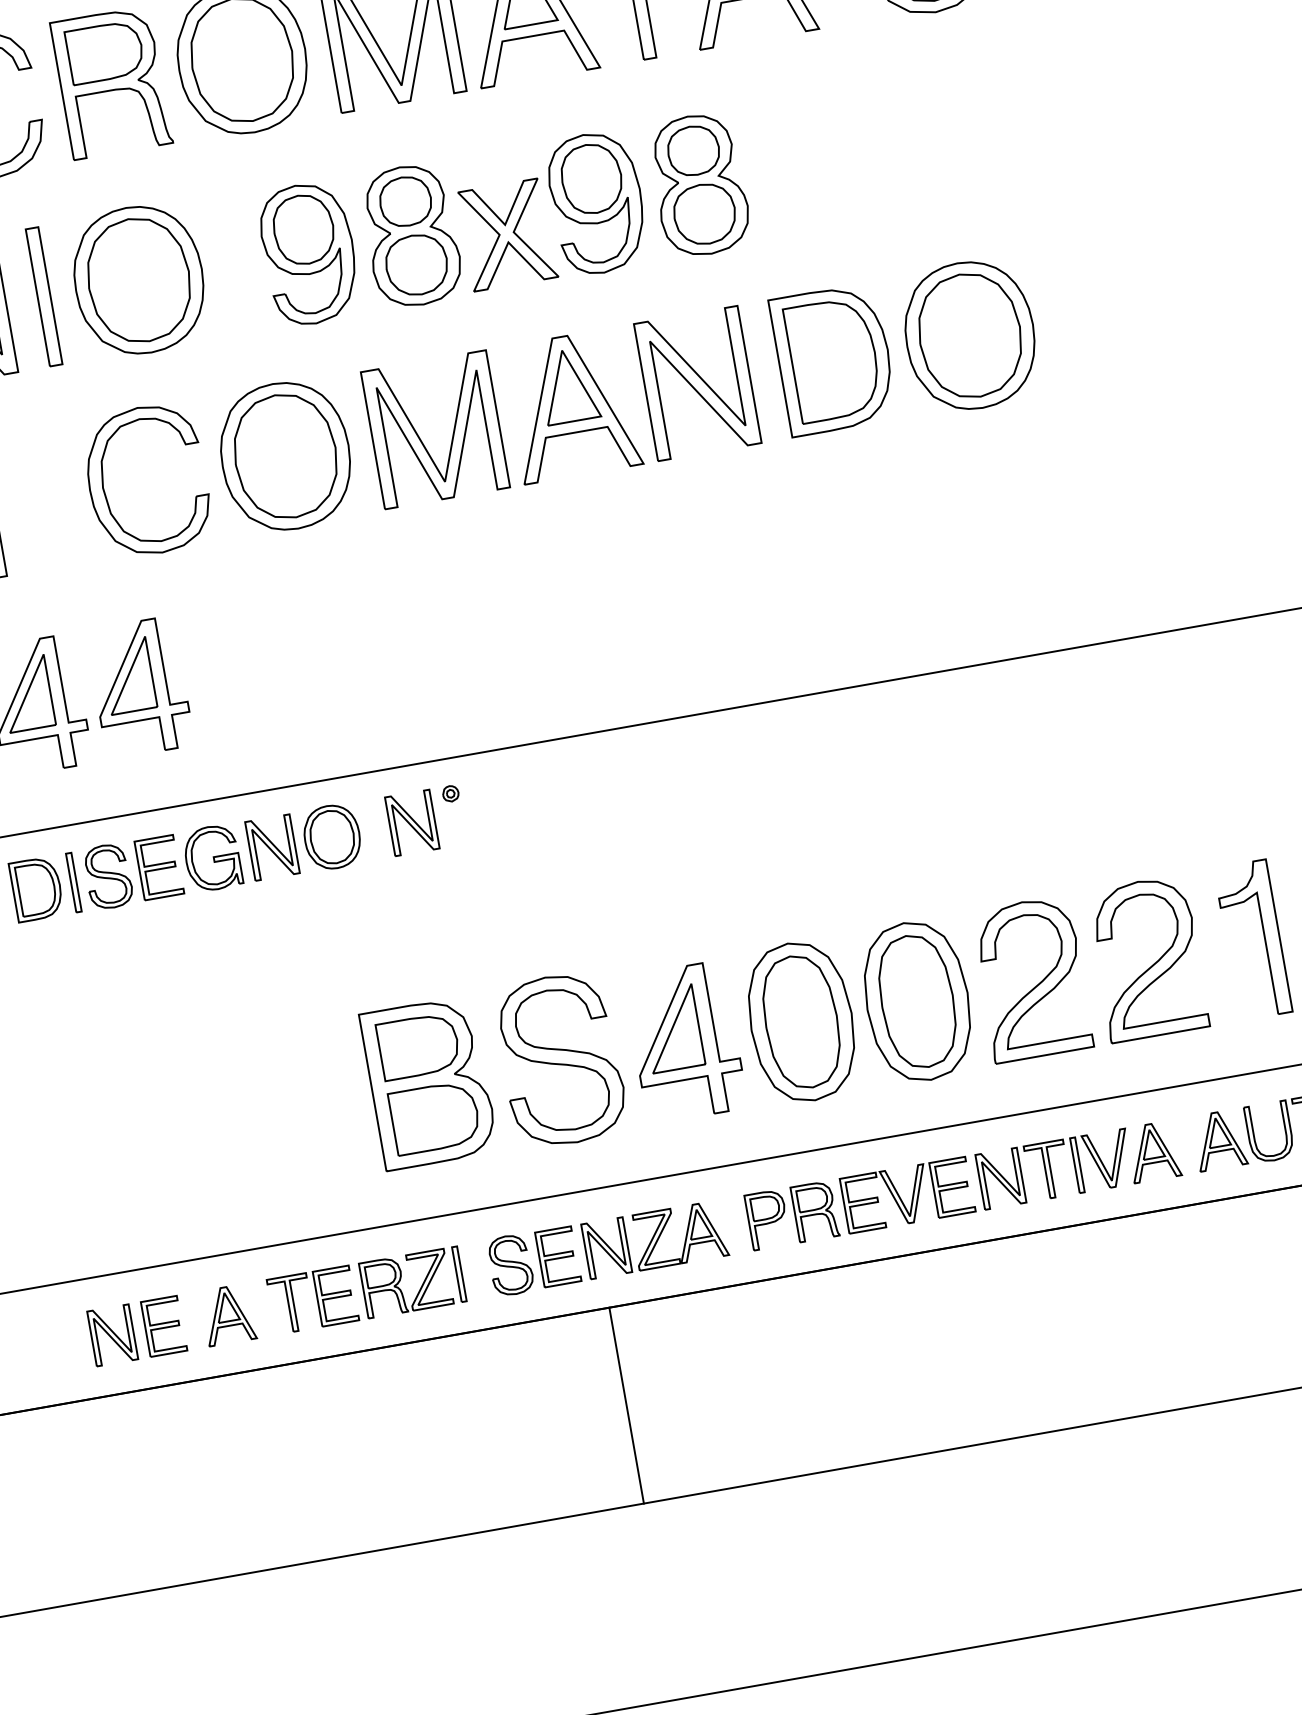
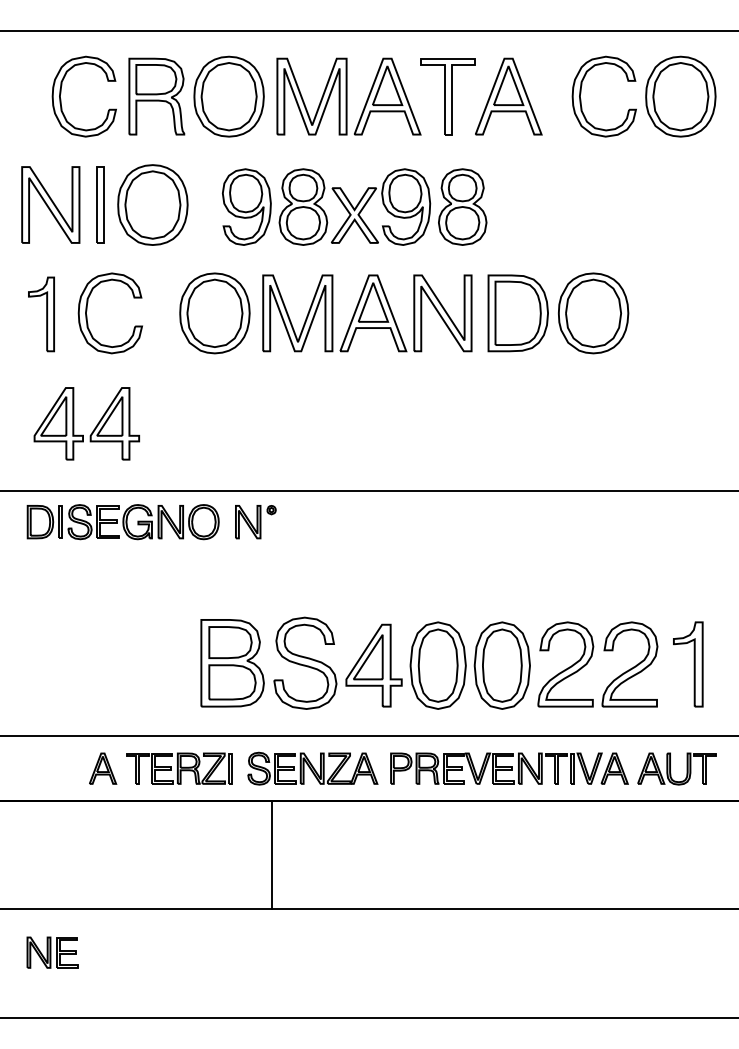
part: (106, 491) -> (87, 315), moved
part: (137, 1330) -> (52, 952), moved
line: (627, 1404) -> (272, 854), moved

